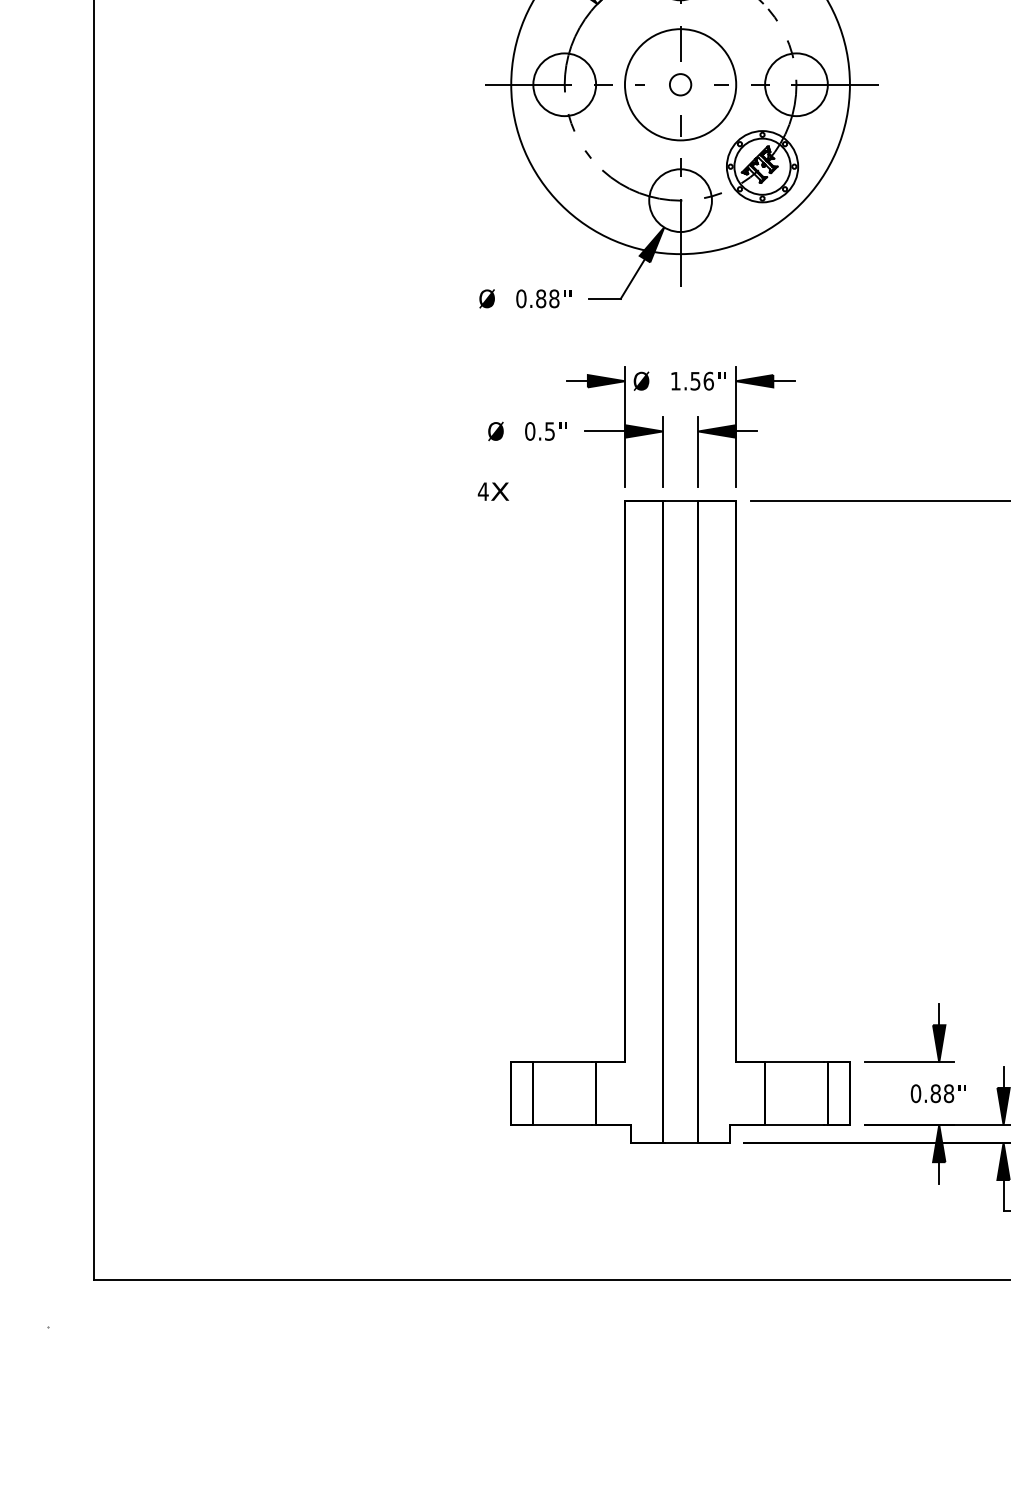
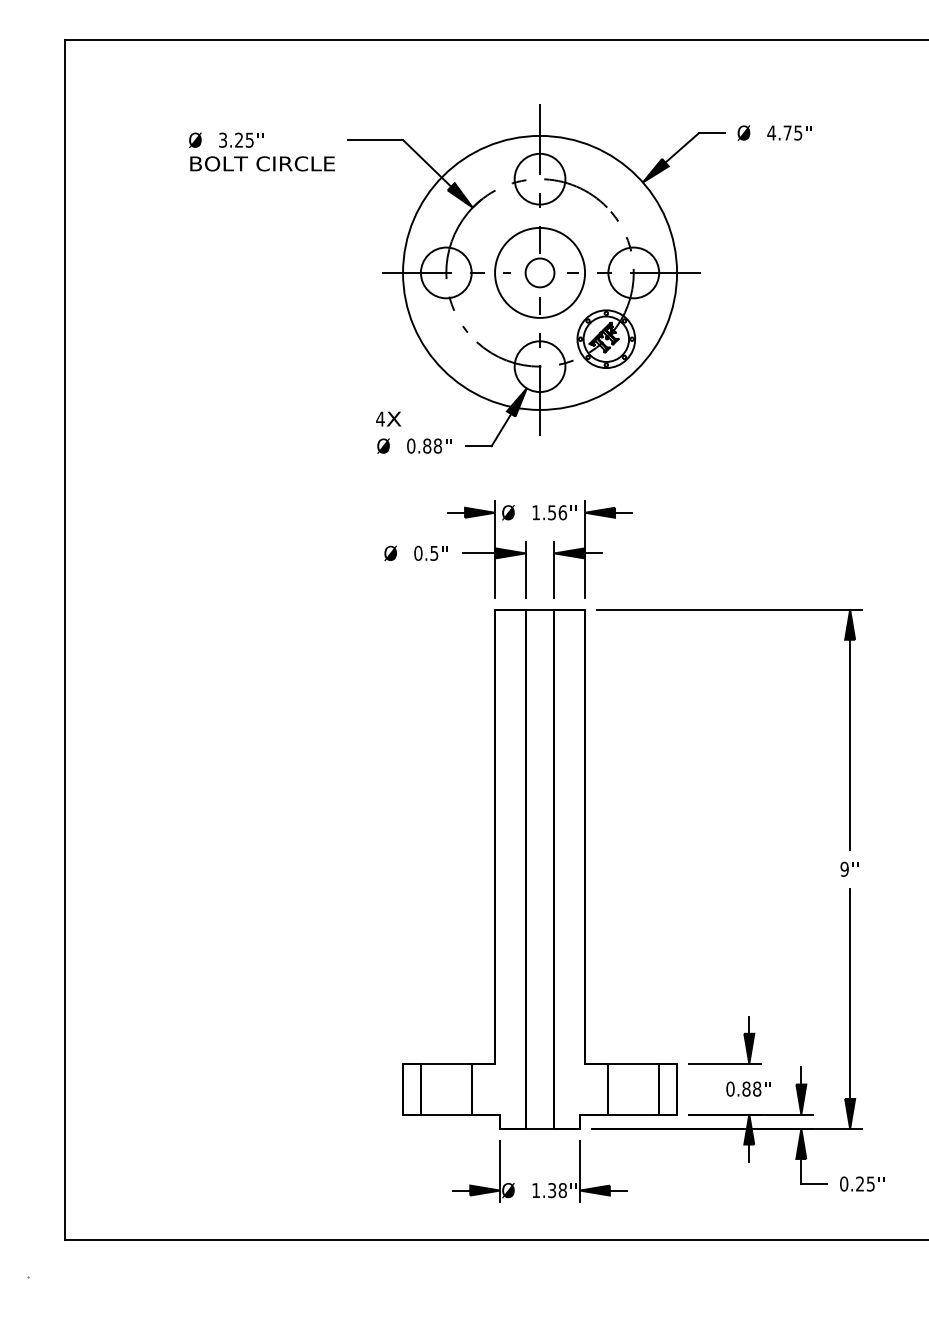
circle: (679, 84) -> (539, 272), size x1.67
text: (493, 490) -> (388, 418), moved
part: (677, 1210) -> (537, 1183), added

